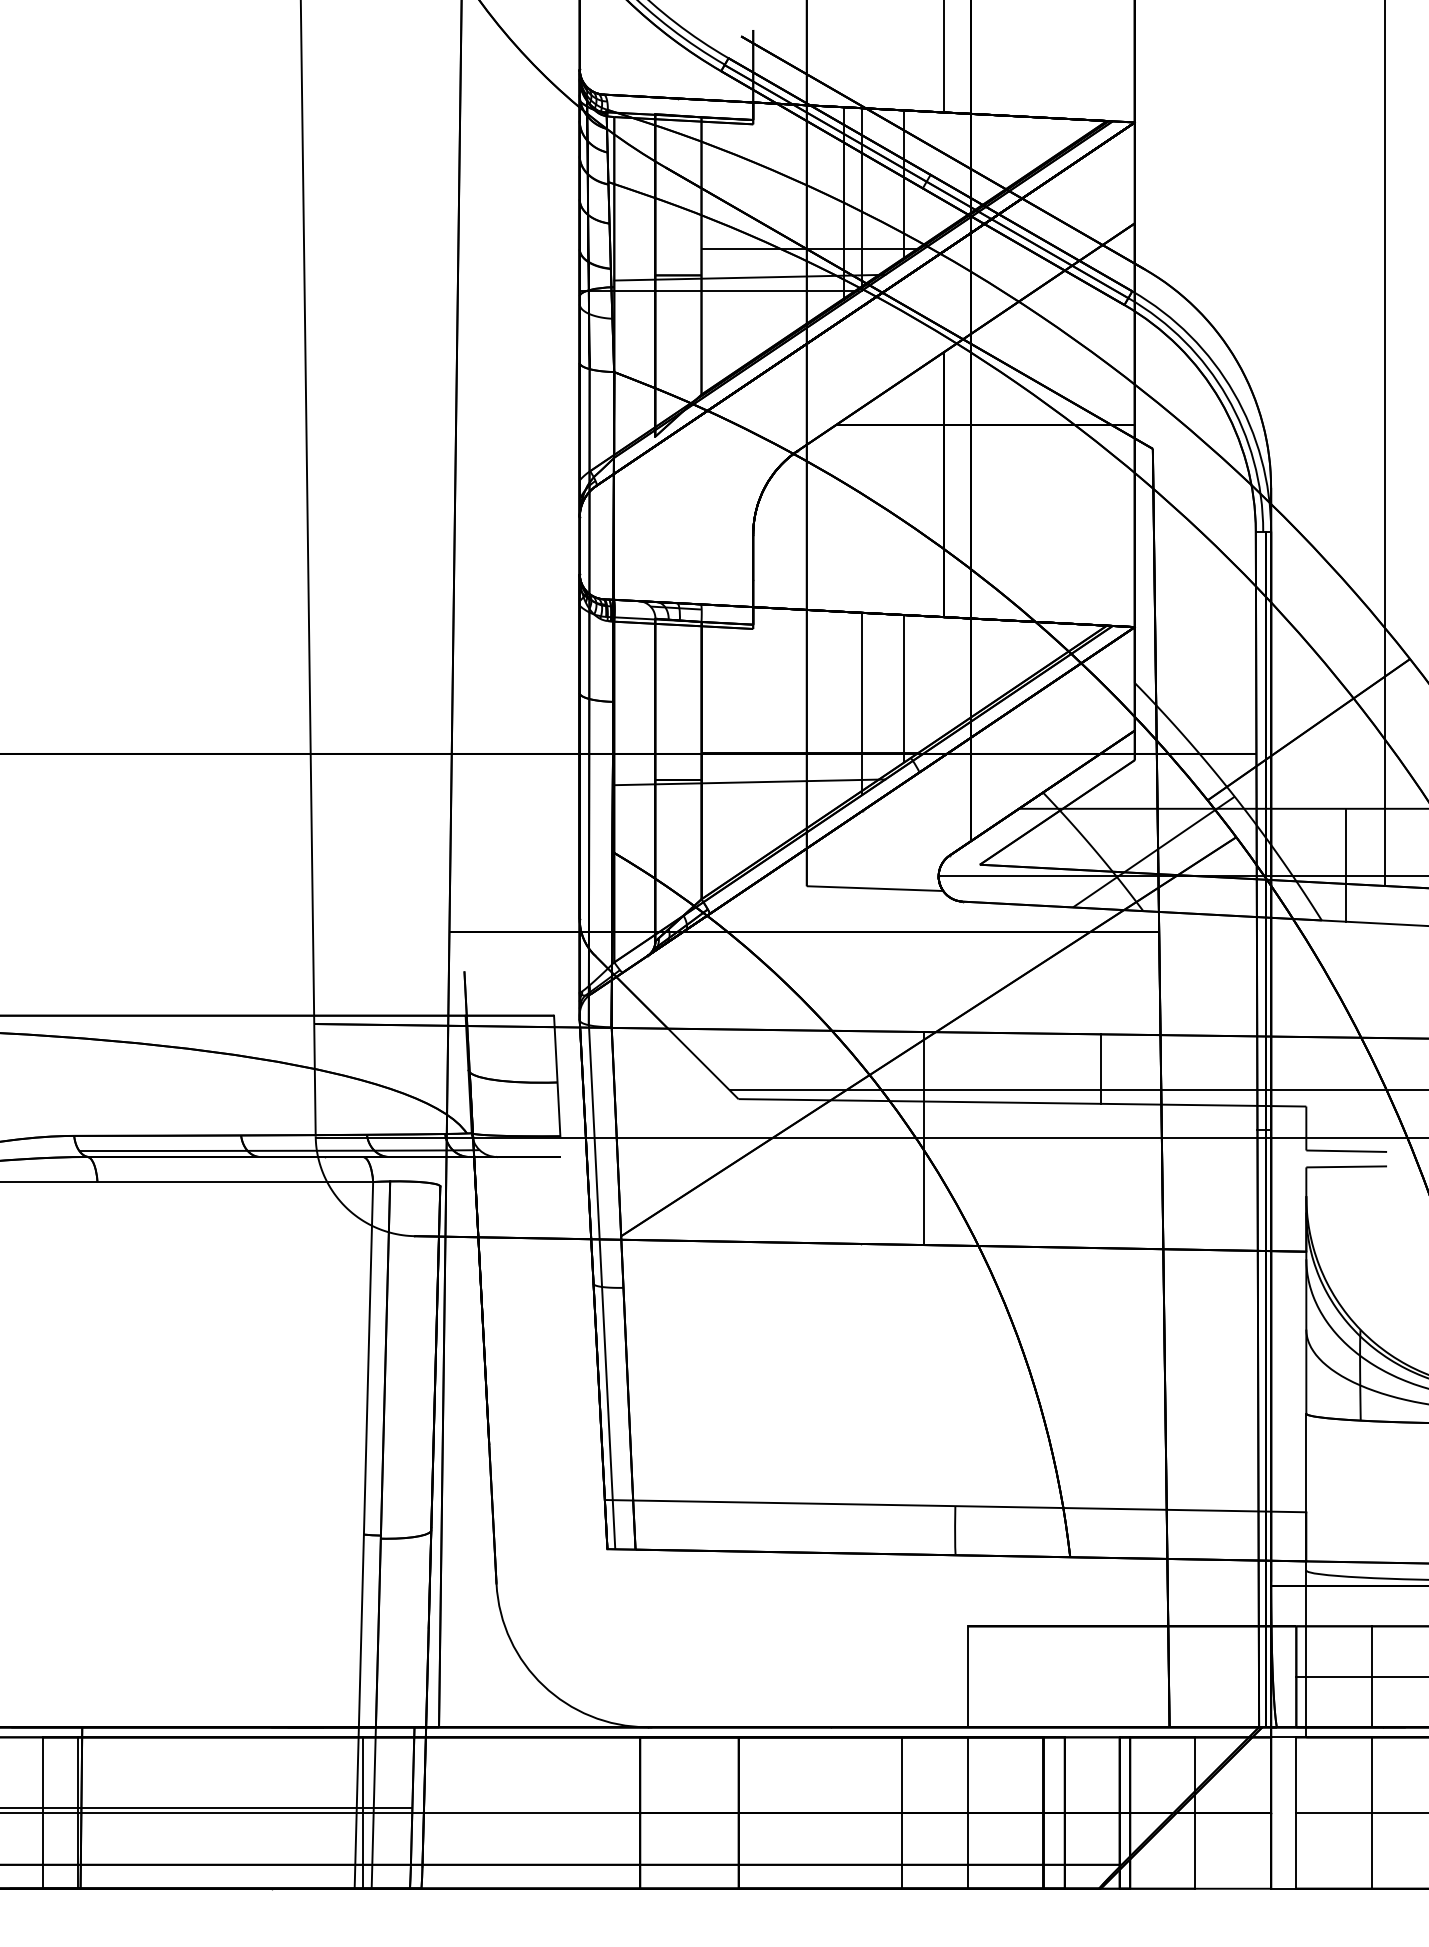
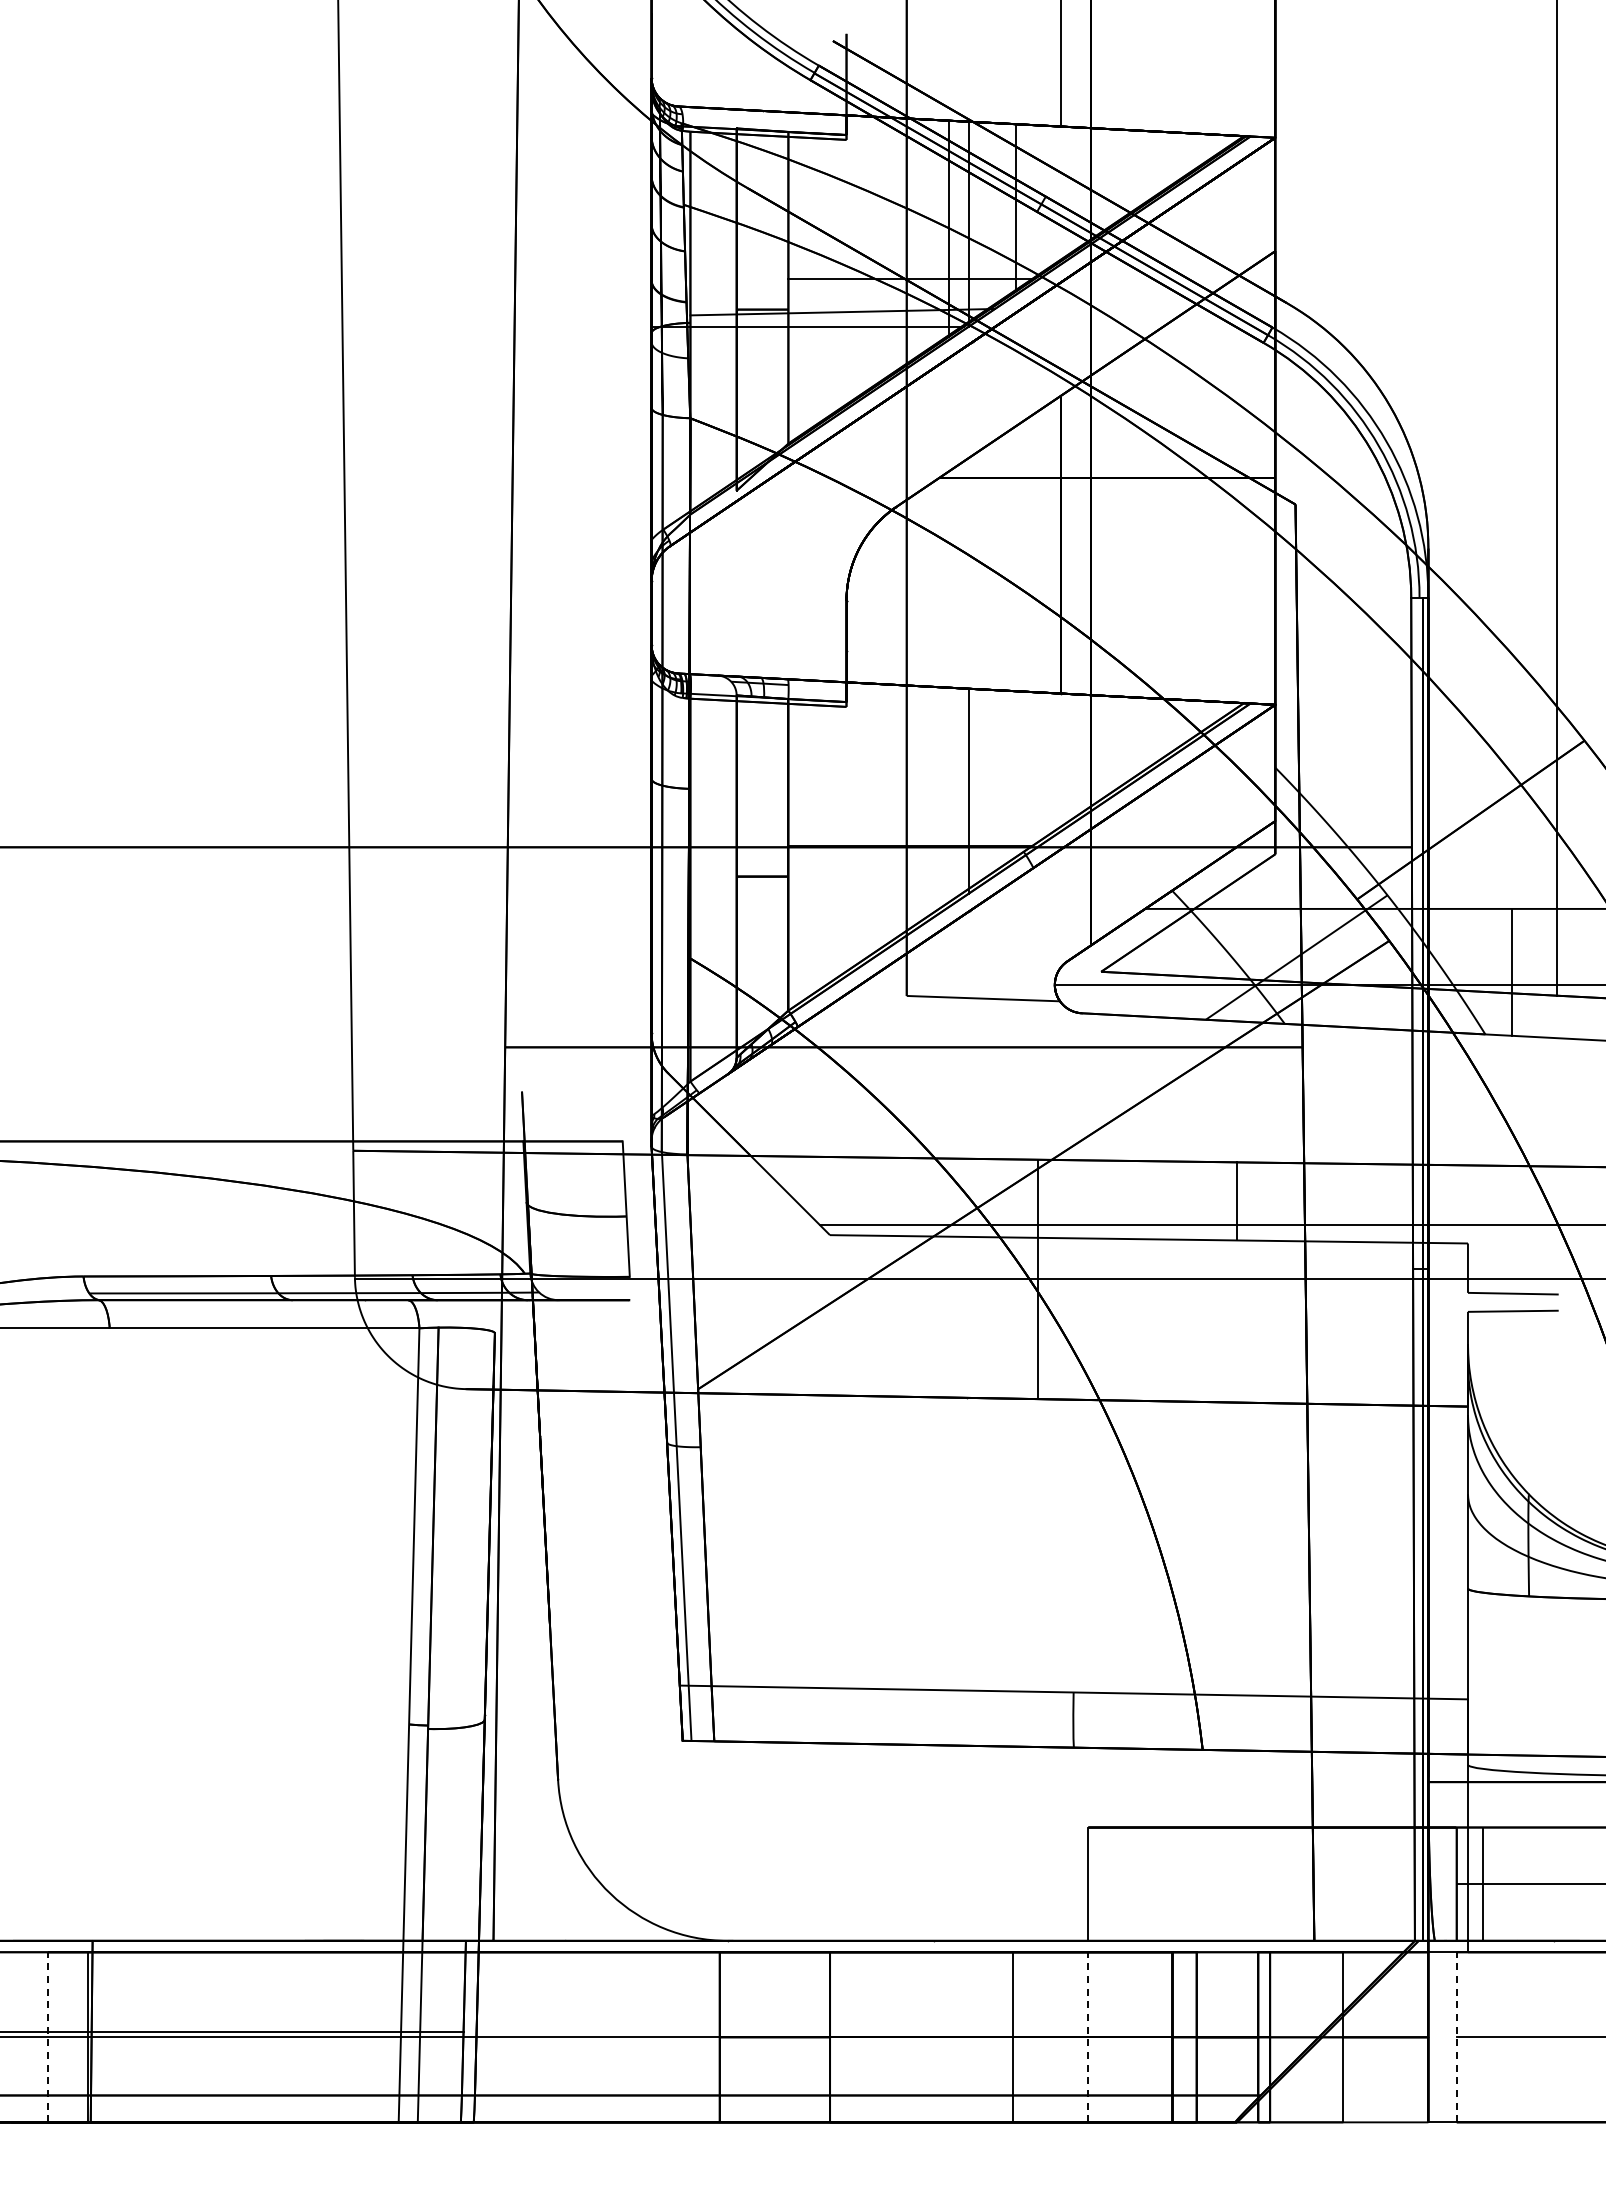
line: (904, 688) -> (1016, 773), removed
line: (749, 781) -> (842, 878), removed
line: (1371, 1676) -> (1482, 1883), moved
line: (42, 1812) -> (48, 2036), solid -> dashed
line: (968, 1812) -> (1088, 2036), solid -> dashed
line: (1296, 1812) -> (1456, 2036), solid -> dashed
line: (363, 1813) -> (408, 2037), removed
line: (1371, 1813) -> (1541, 2037), removed

